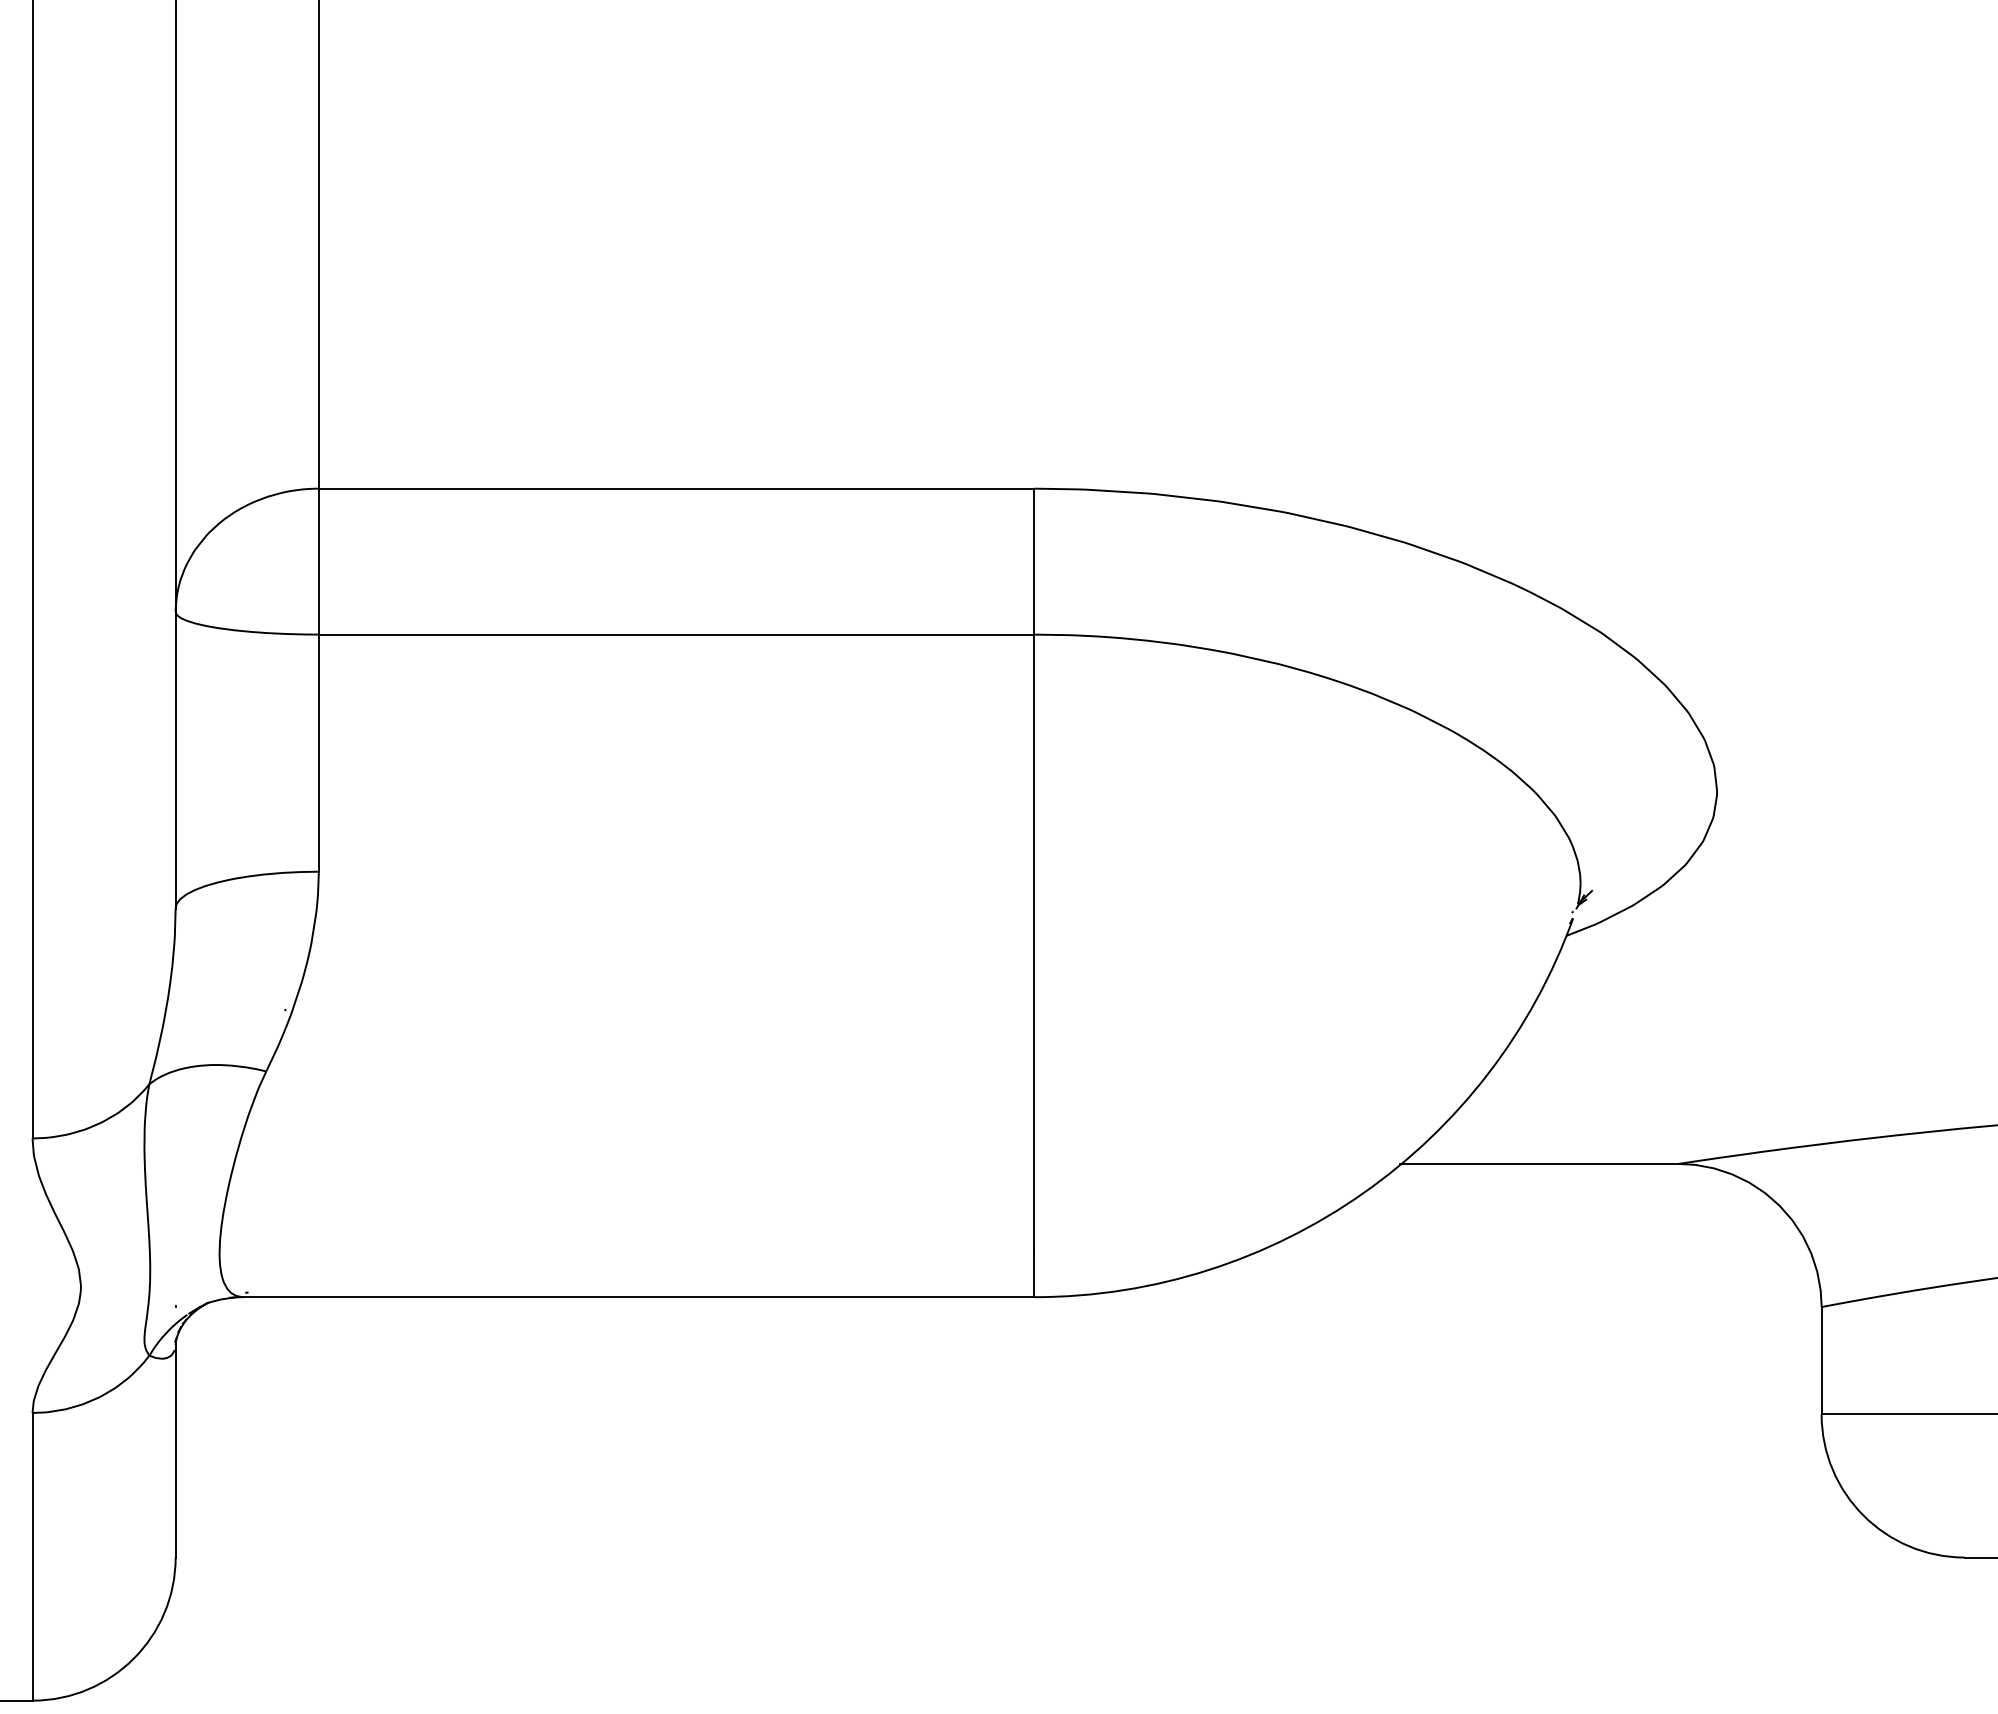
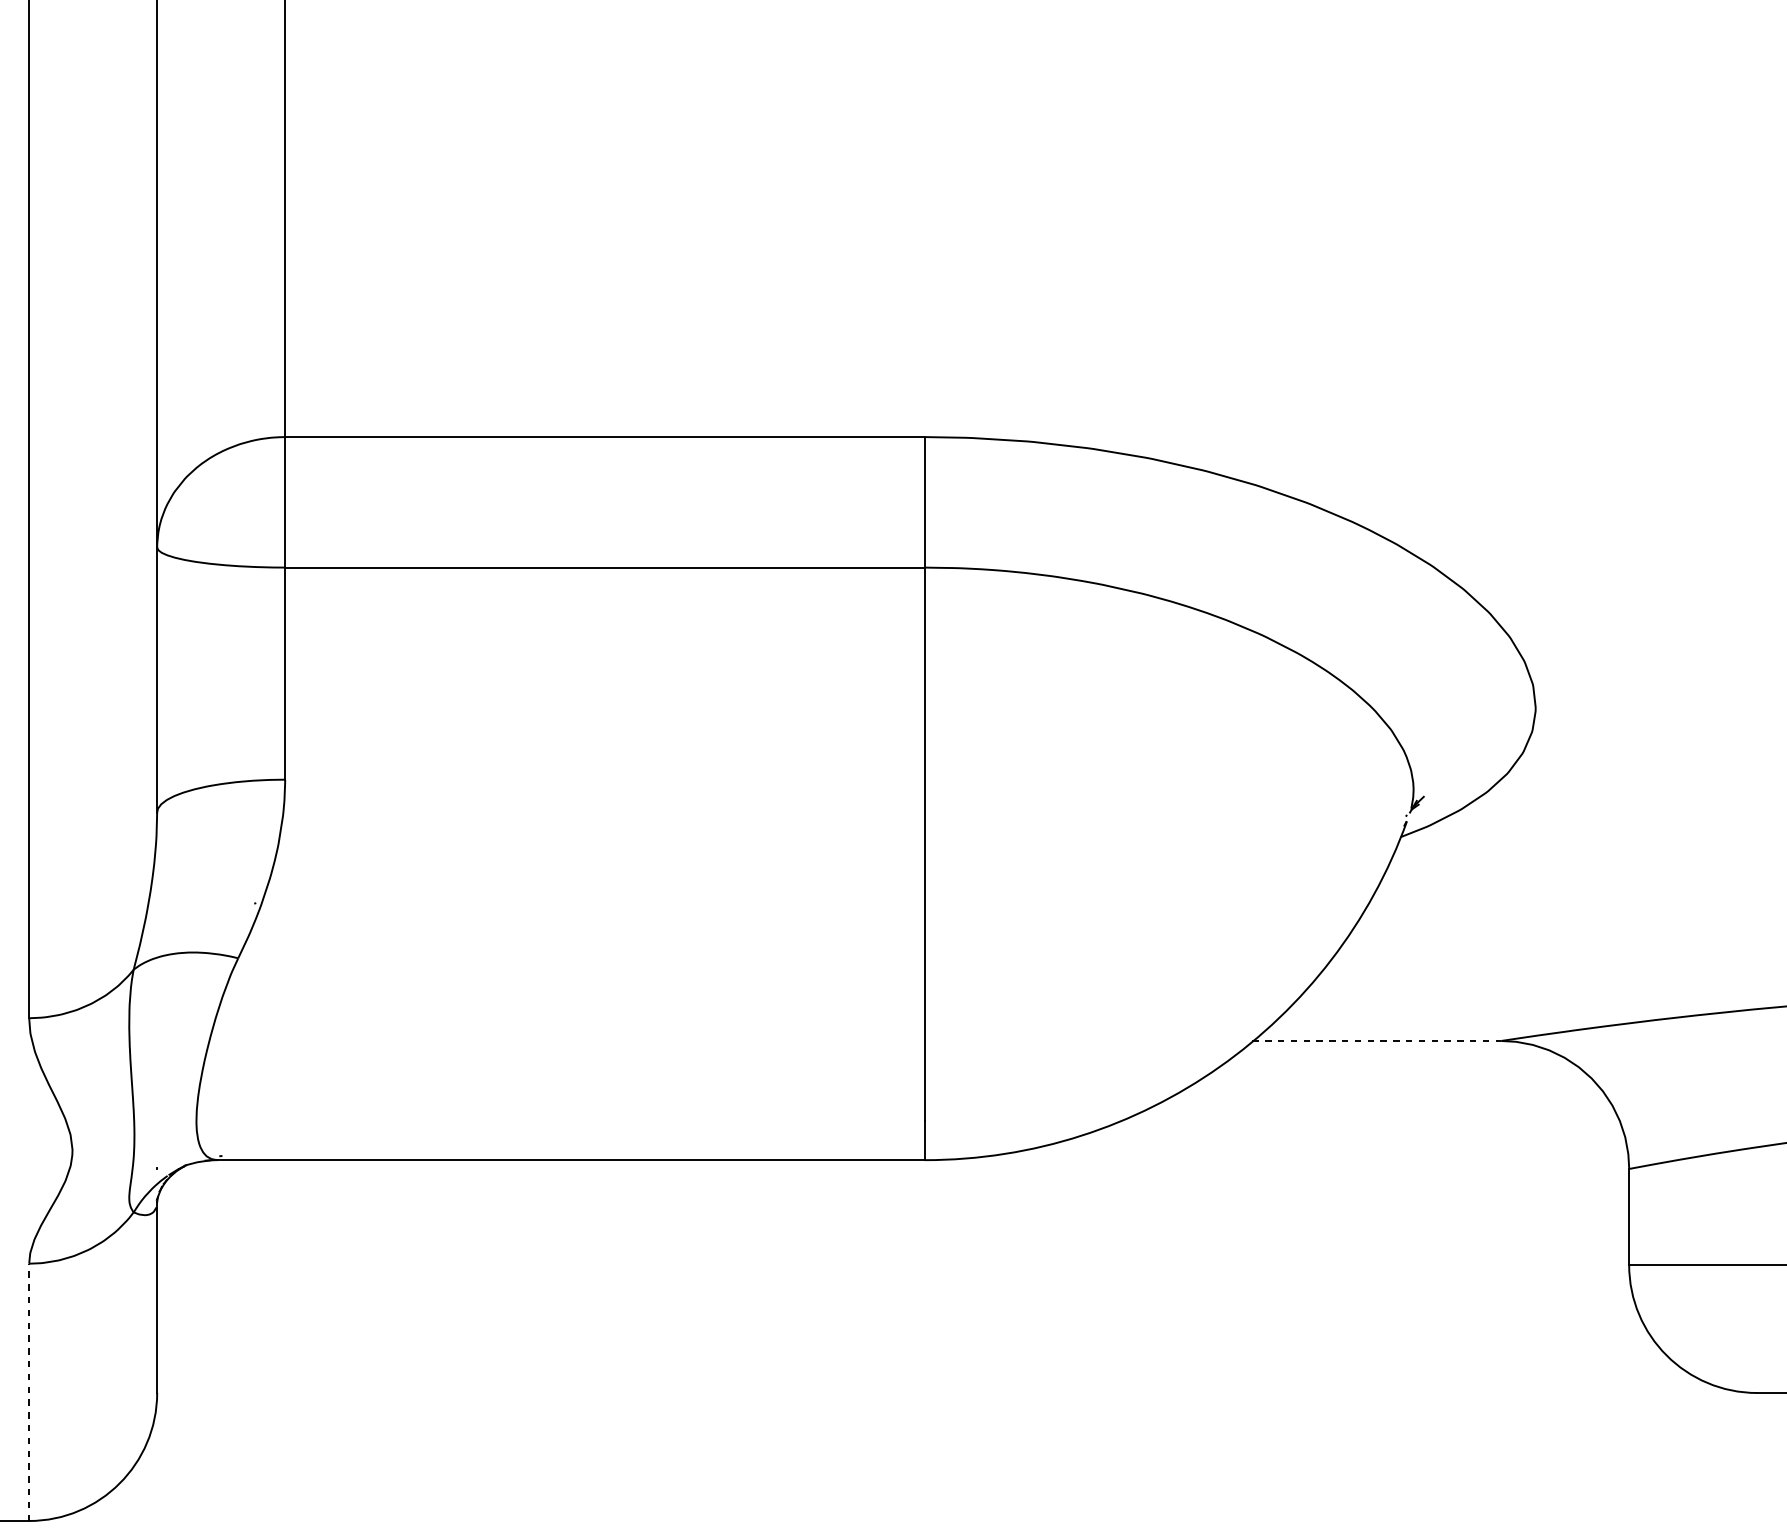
line: (1539, 1163) -> (1376, 1040), solid -> dashed
line: (32, 1556) -> (29, 1392), solid -> dashed

